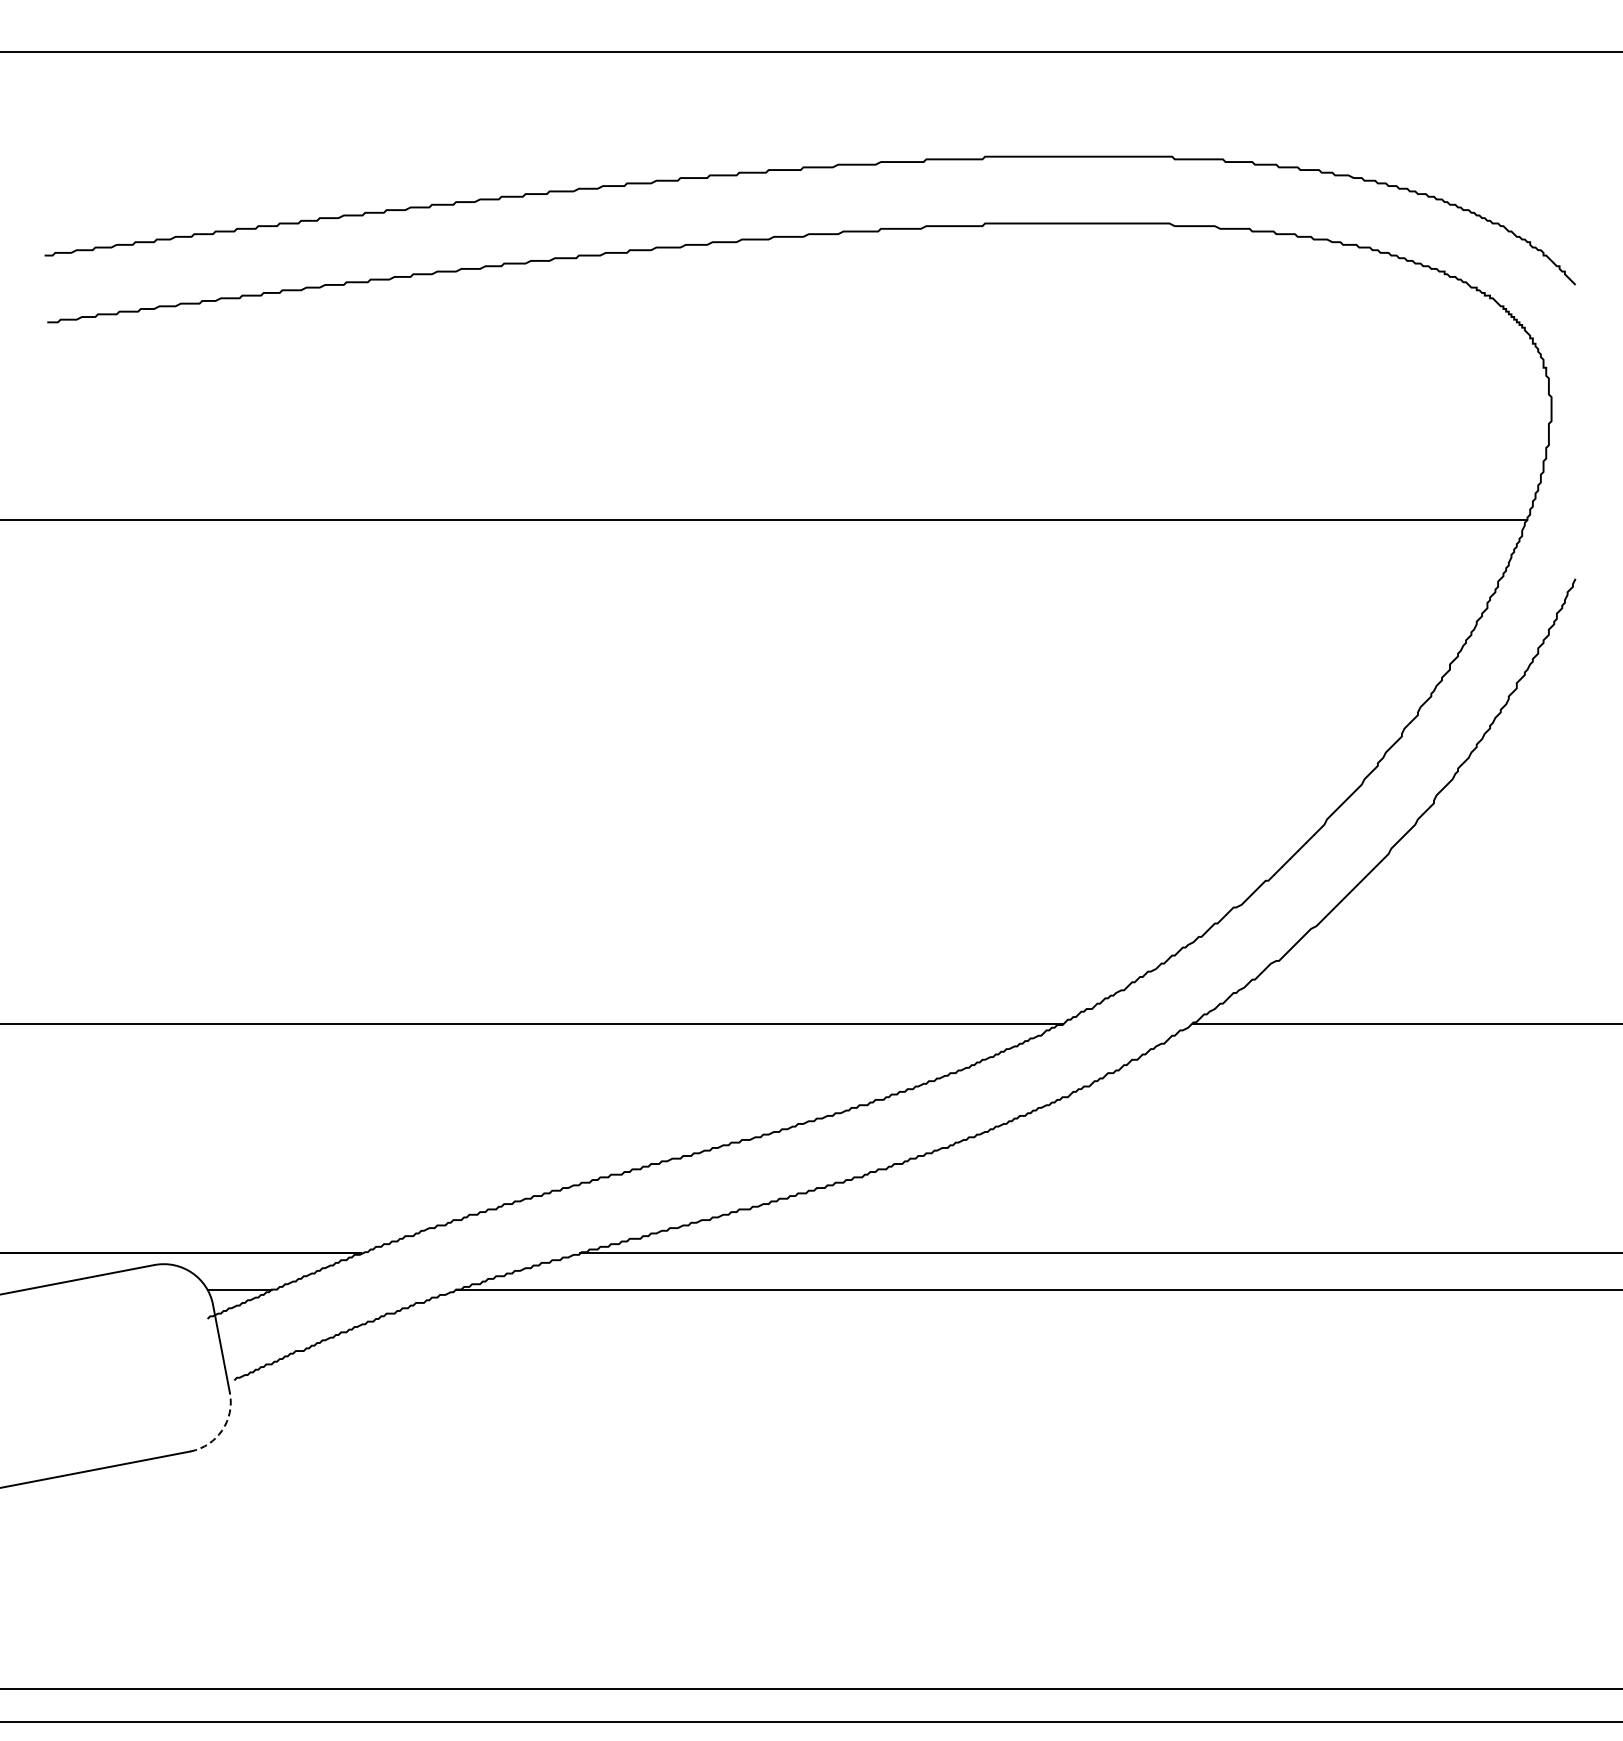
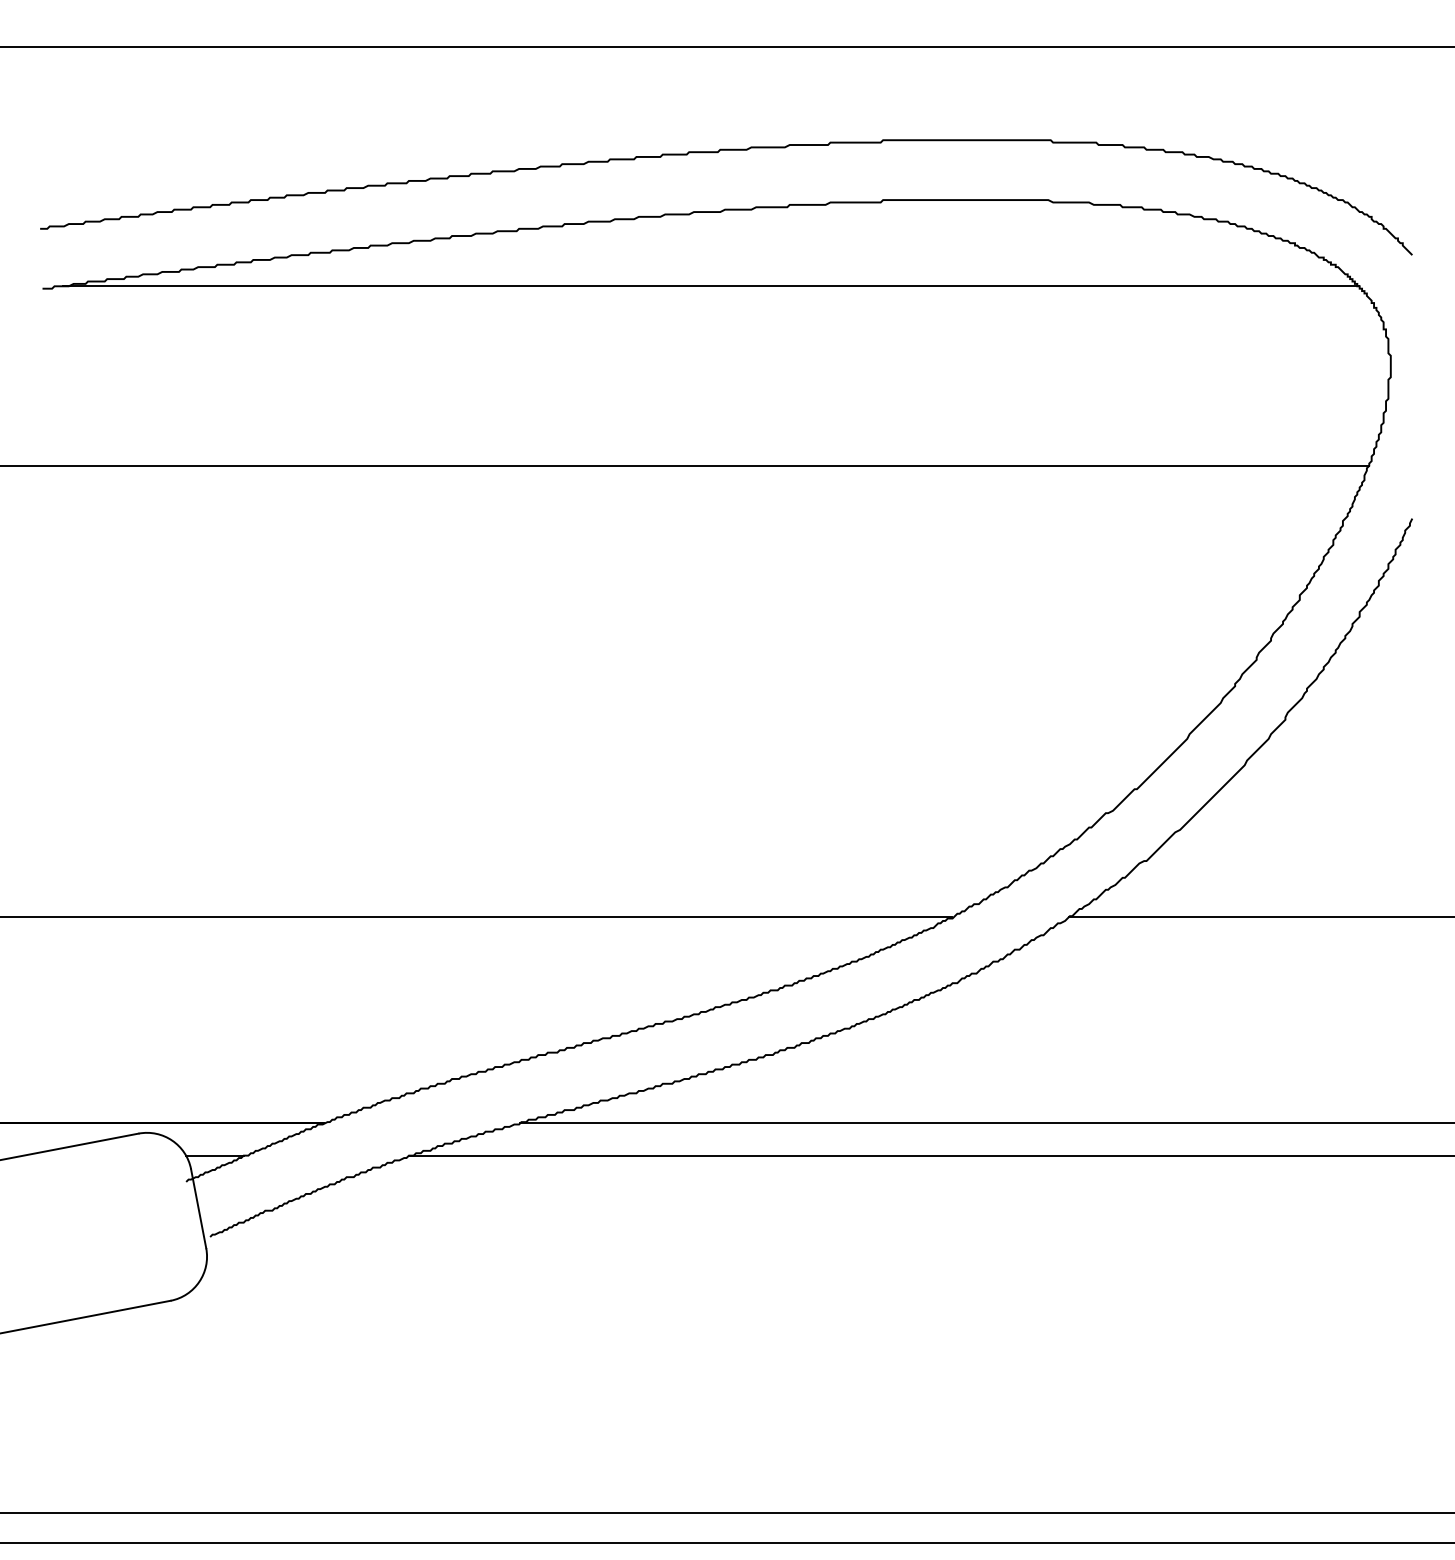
line: (792, 319) -> (710, 286), added
arc: (222, 1430) -> (199, 1281), dashed -> solid

